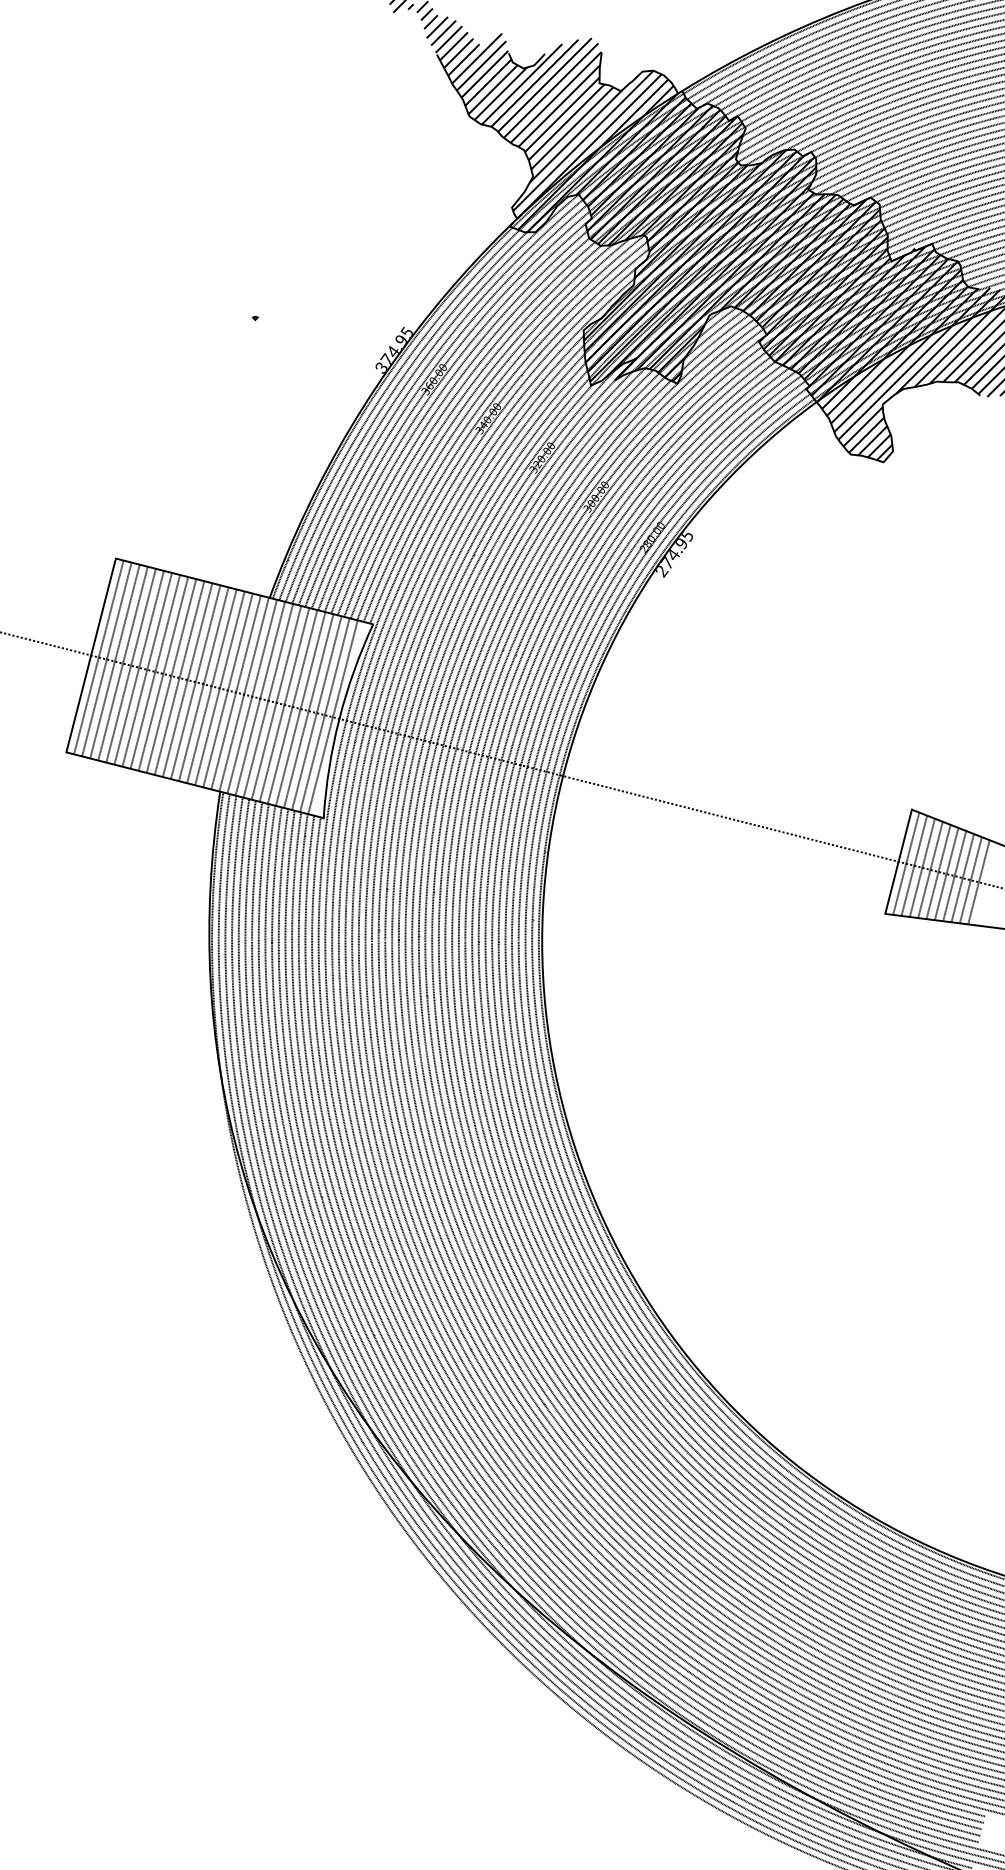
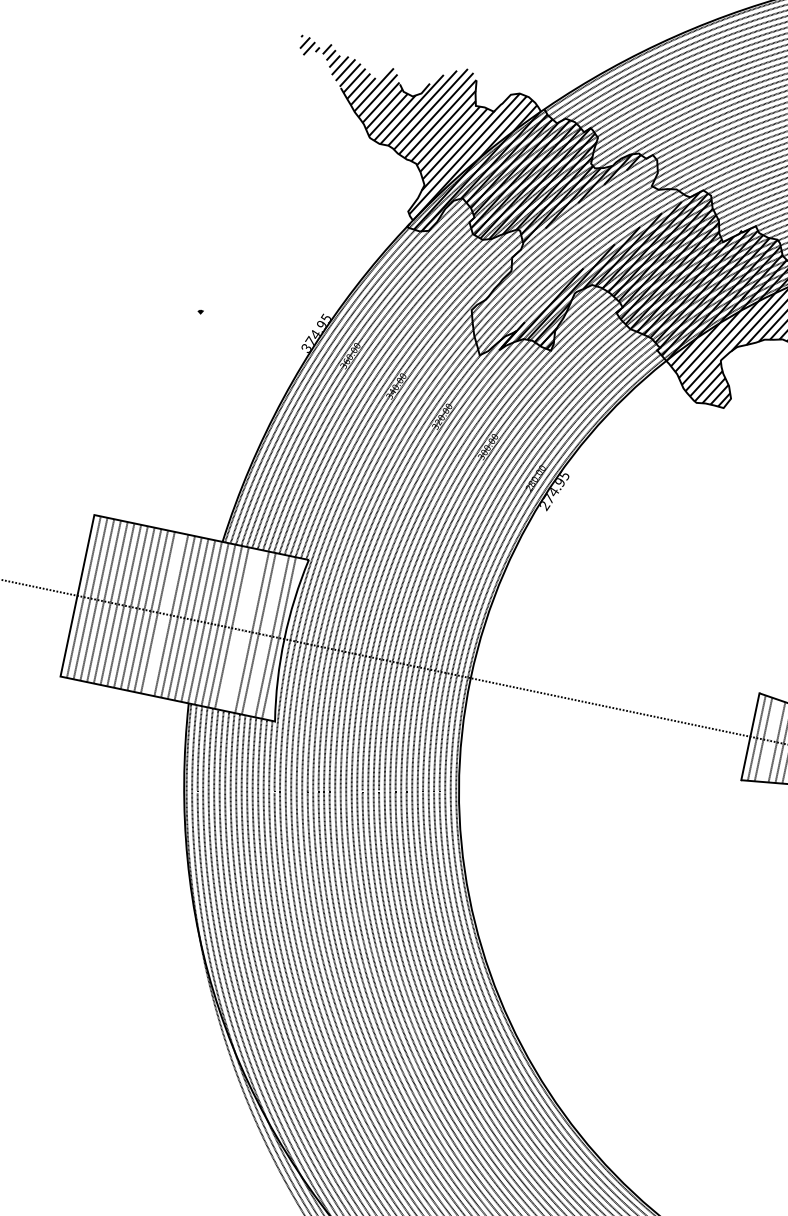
hatch: (717, 268) -> (579, 254), removed
line: (195, 682) -> (164, 614), removed
line: (284, 704) -> (238, 629), removed
line: (292, 706) -> (245, 630), removed
line: (316, 713) -> (265, 635), removed
line: (921, 867) -> (769, 740), removed

